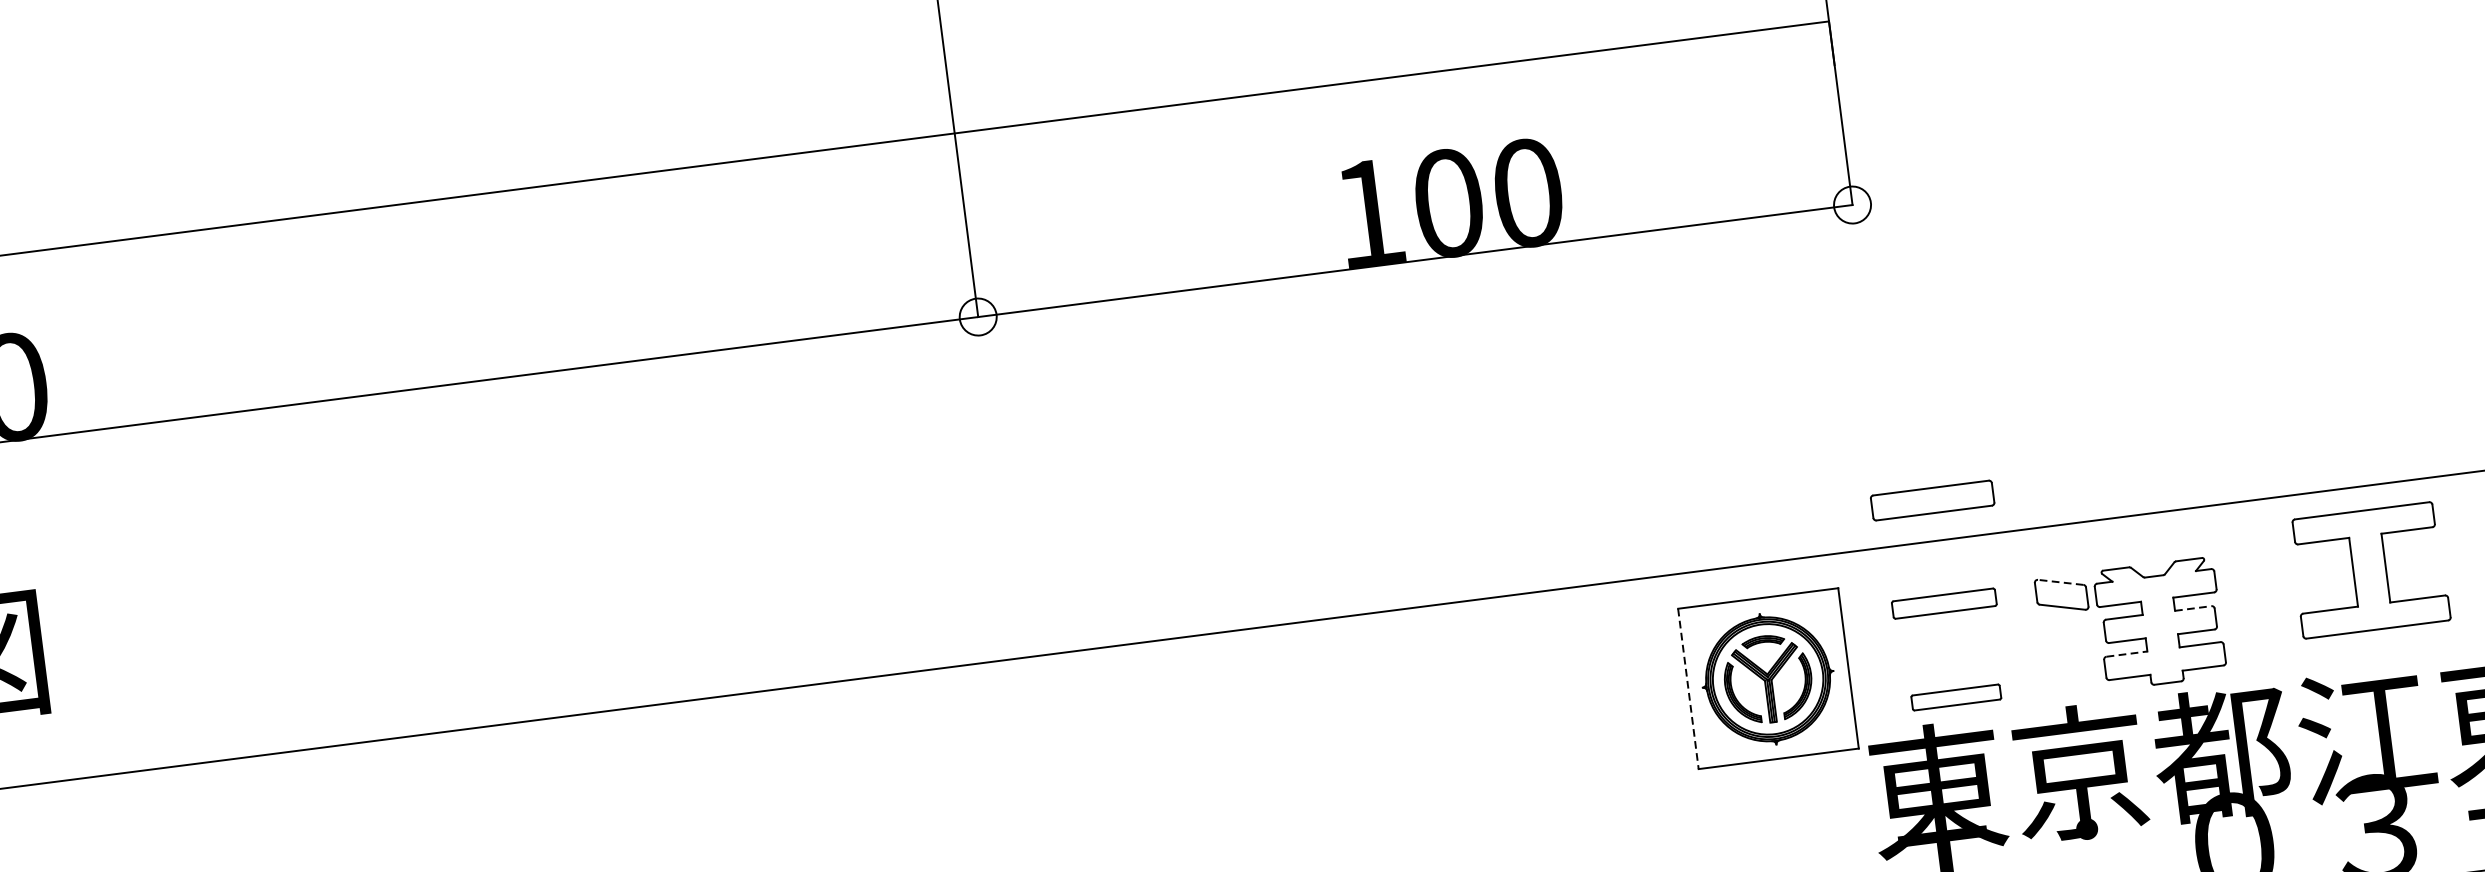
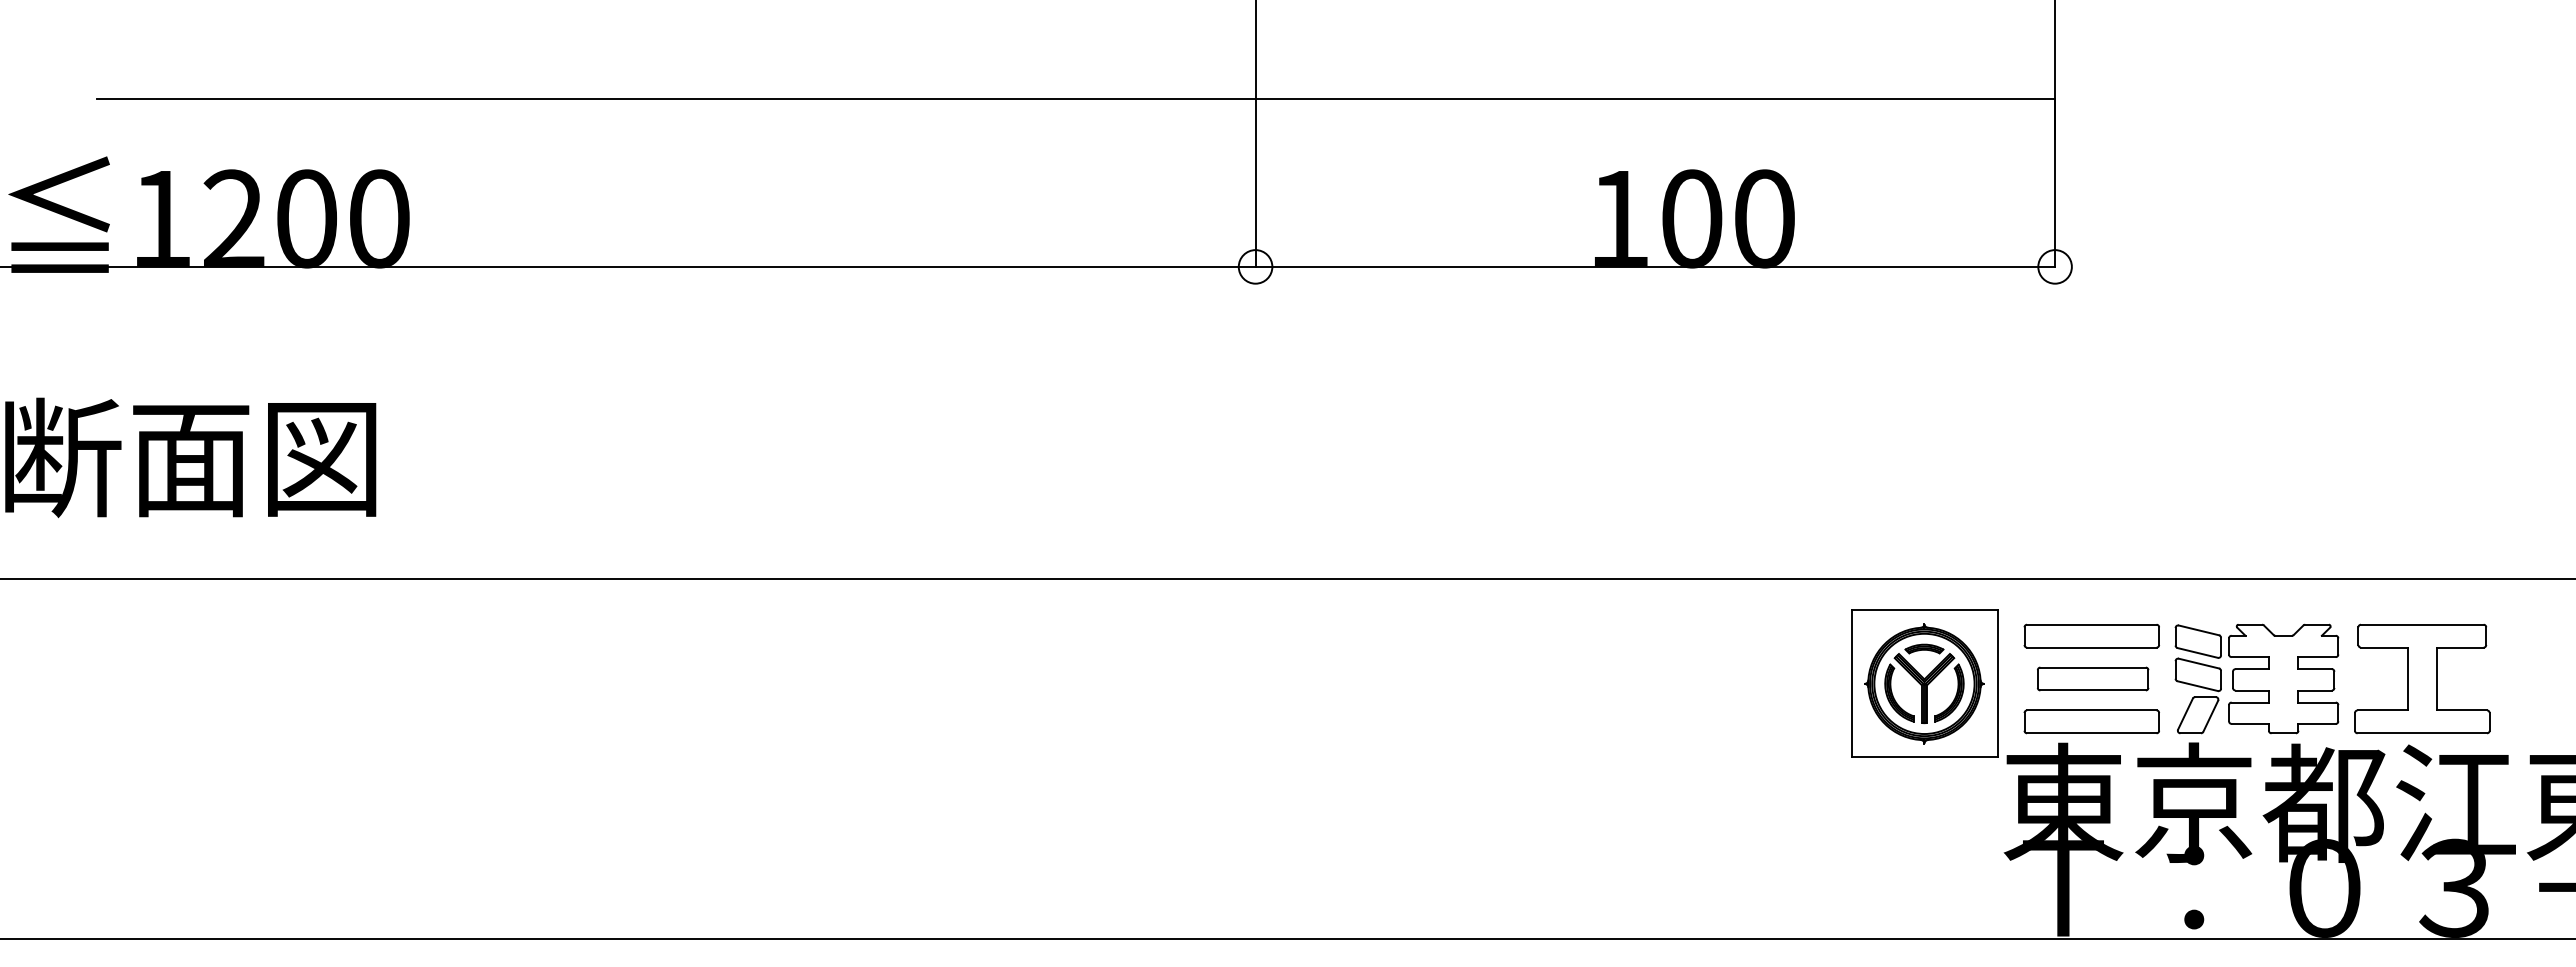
part: (1933, 499) -> (2093, 678), moved
part: (2369, 569) -> (2422, 678), moved
line: (2060, 582) -> (2198, 630), dashed -> solid
part: (1943, 603) -> (2091, 635), size x1.43
line: (2193, 608) -> (2315, 669), dashed -> solid
part: (2068, 653) -> (2197, 695), added
line: (2127, 654) -> (2250, 702), dashed -> solid
line: (1688, 689) -> (1851, 683), dashed -> solid
part: (1956, 697) -> (2091, 721), size x1.67

